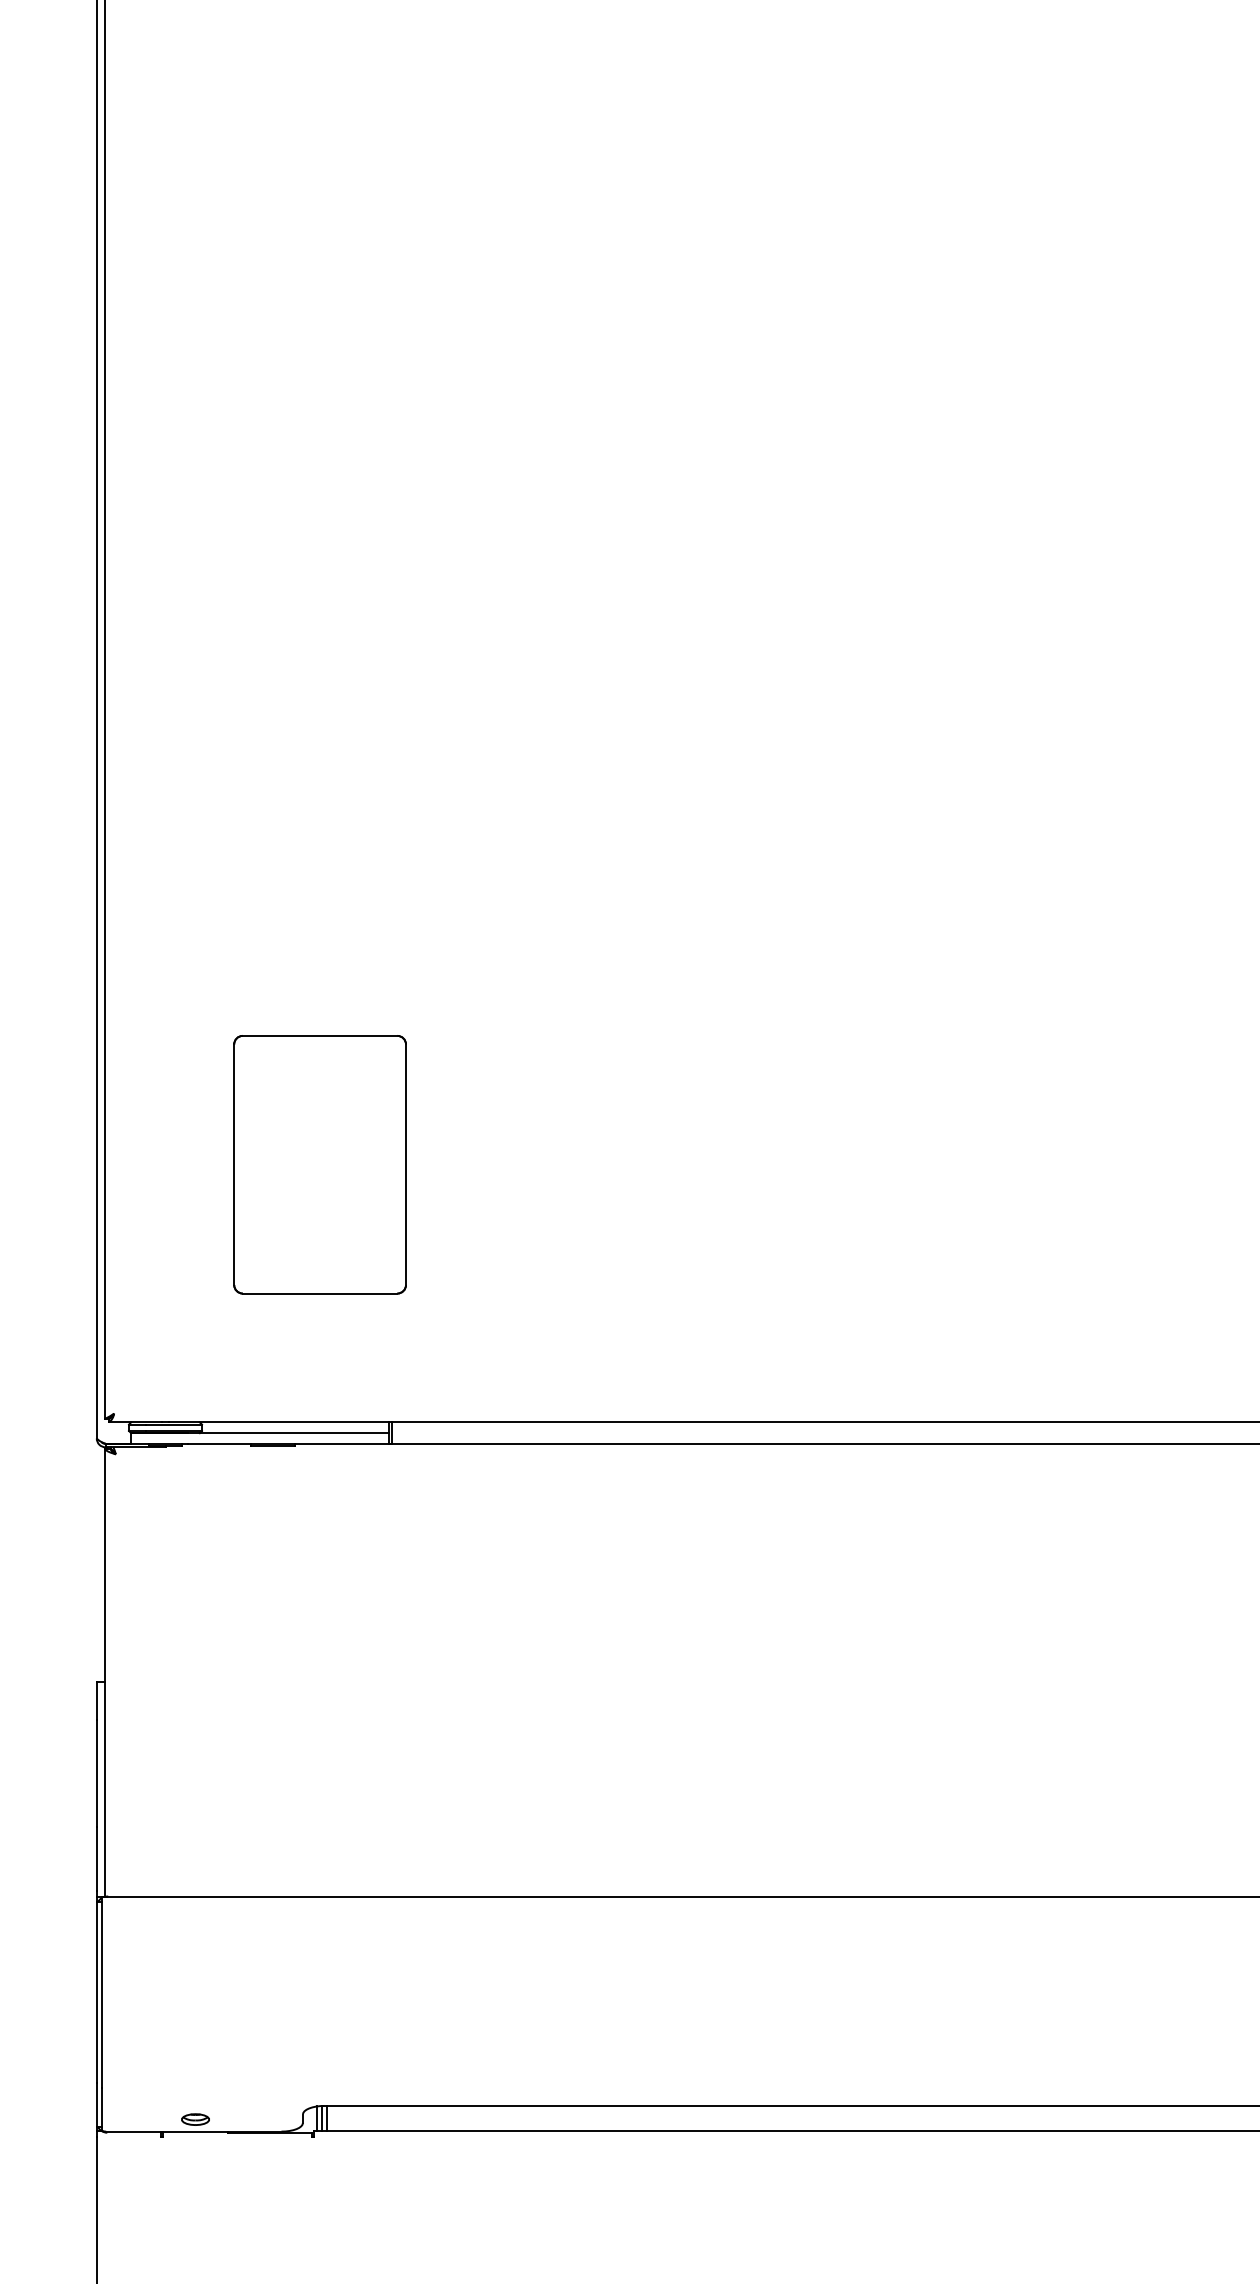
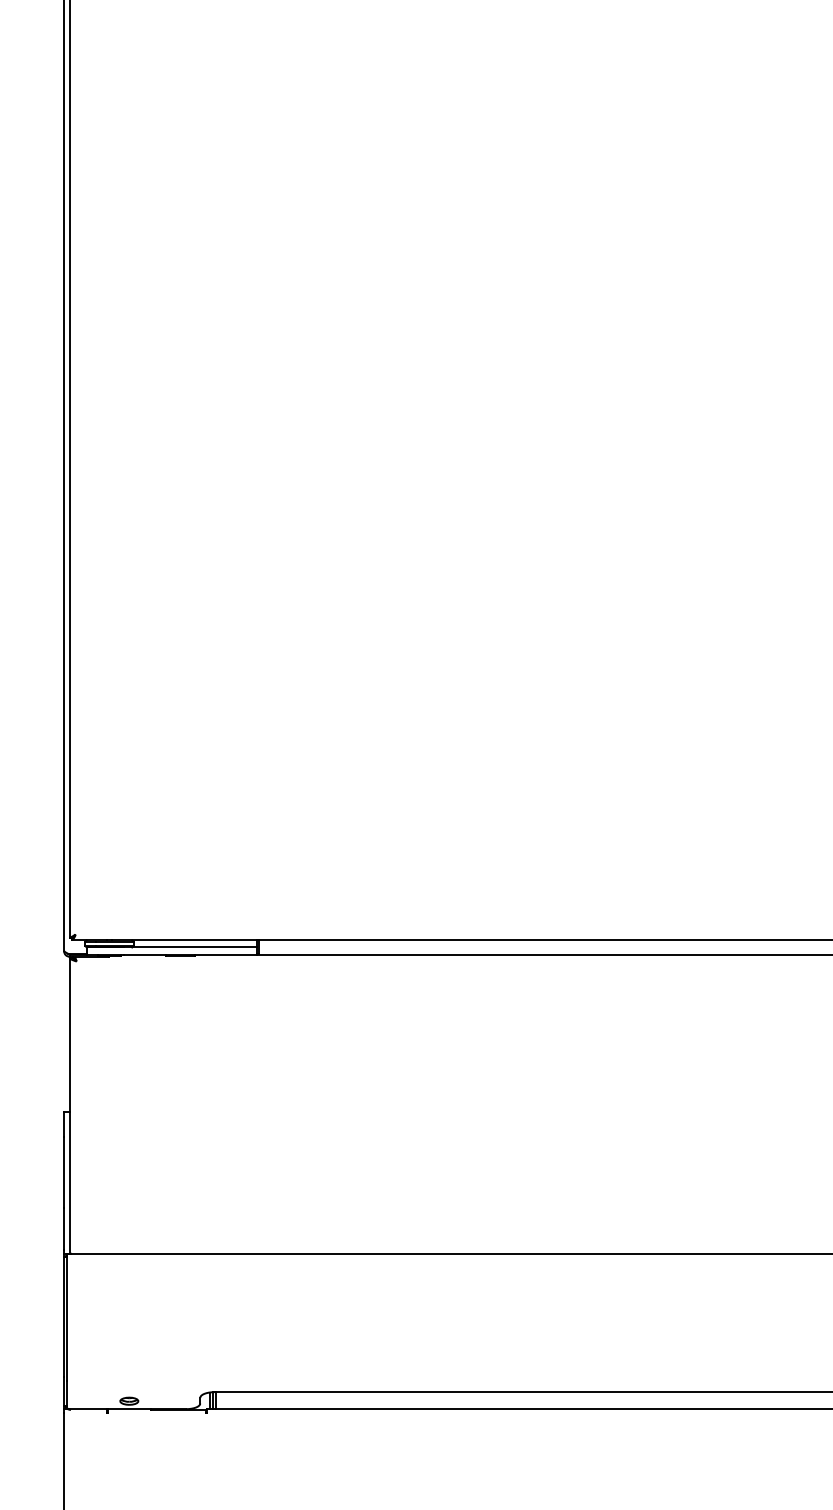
part: (319, 1165) -> (211, 770), removed

